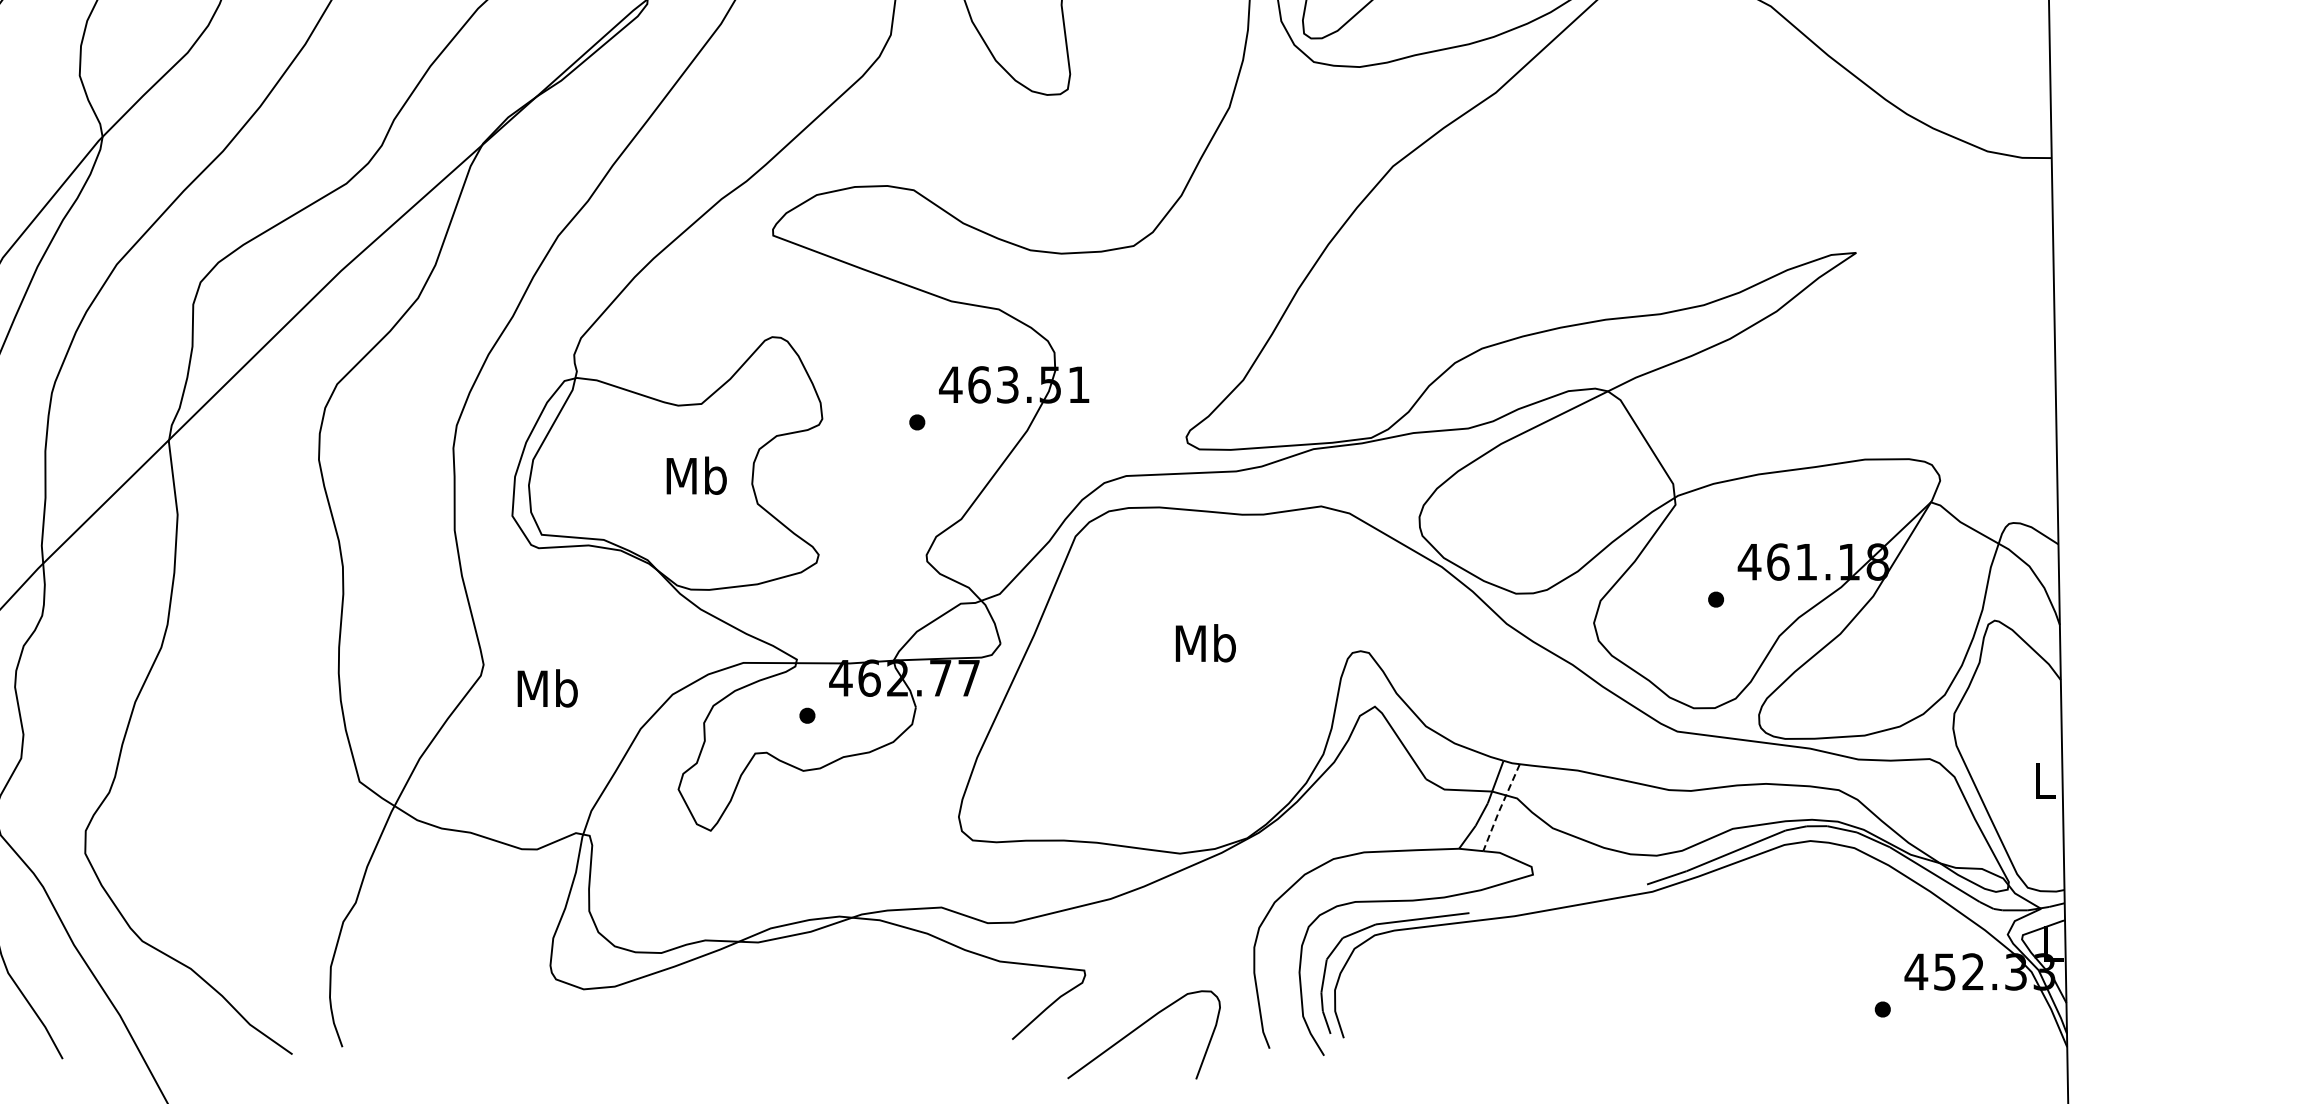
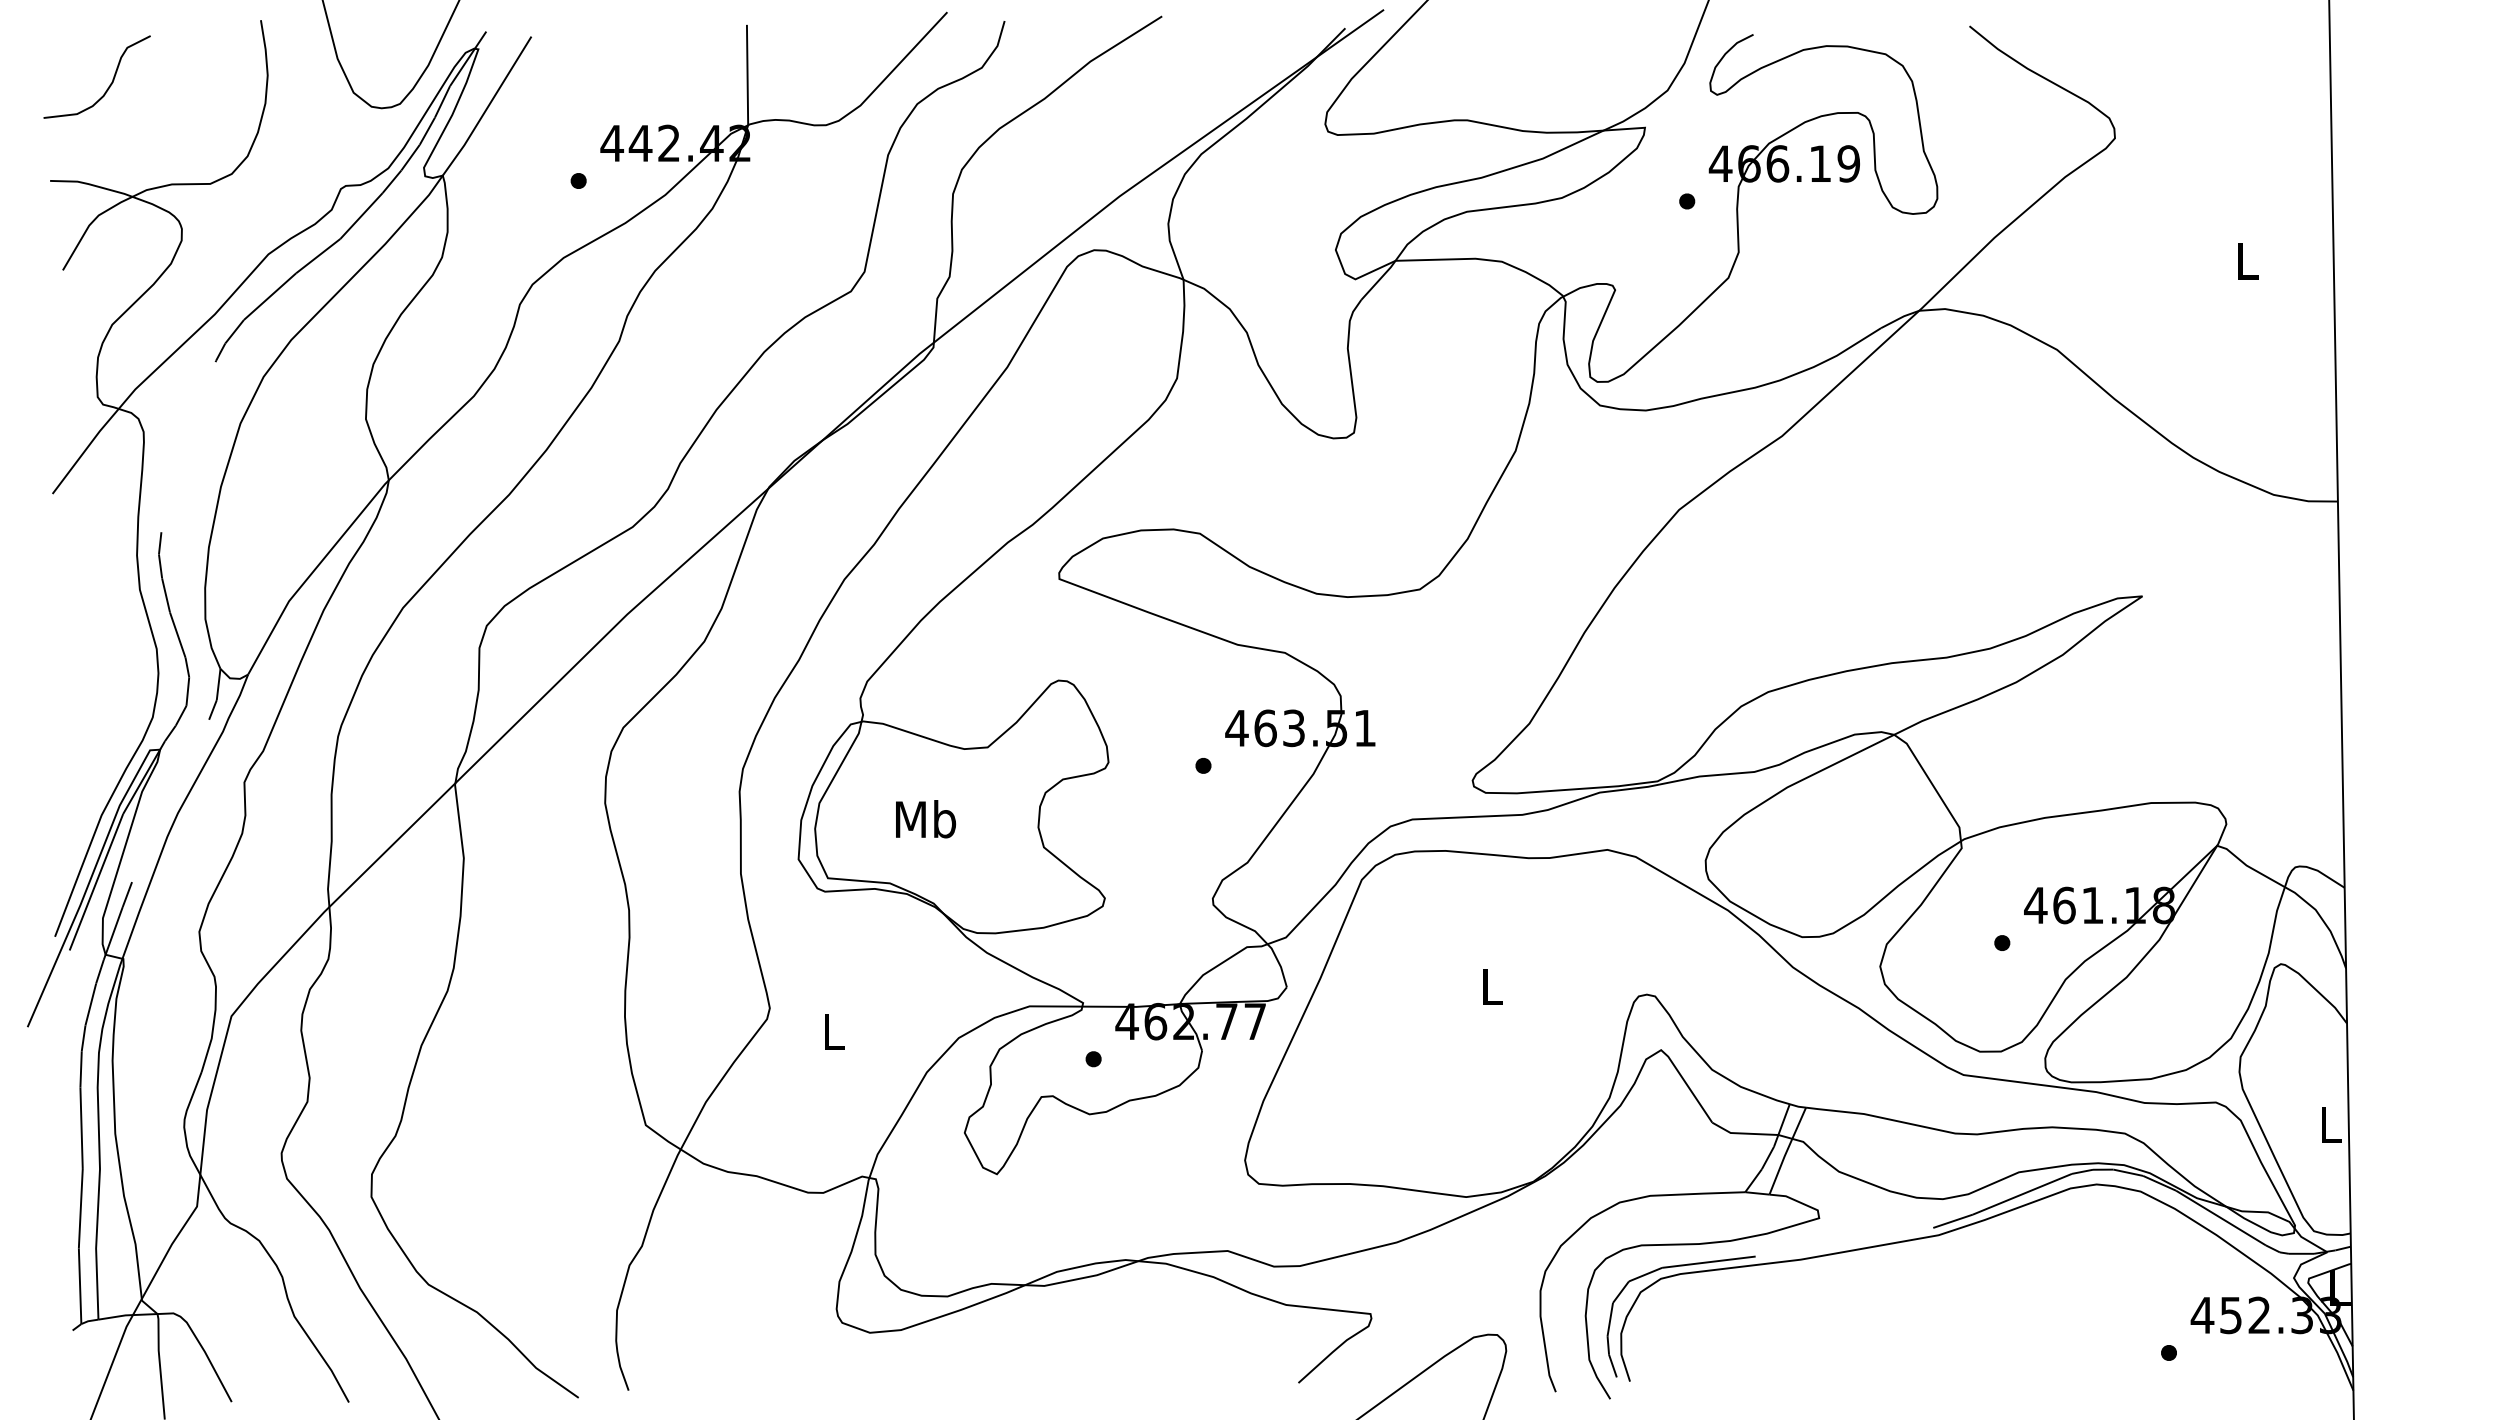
text: (697, 476) -> (926, 819), moved
text: (1206, 643) -> (1492, 986), Mb -> L
text: (548, 688) -> (834, 1031), Mb -> L
line: (1500, 808) -> (1786, 1151), dashed -> solid

